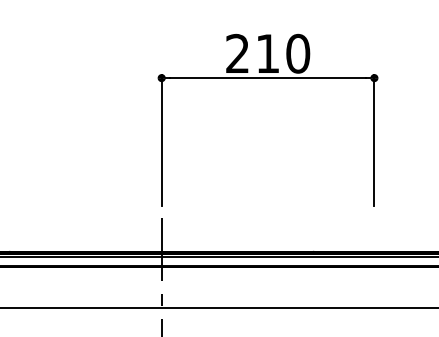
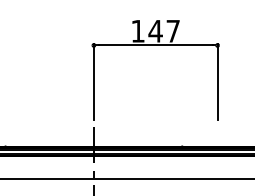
text: (267, 52) -> (155, 30), 210 -> 147

